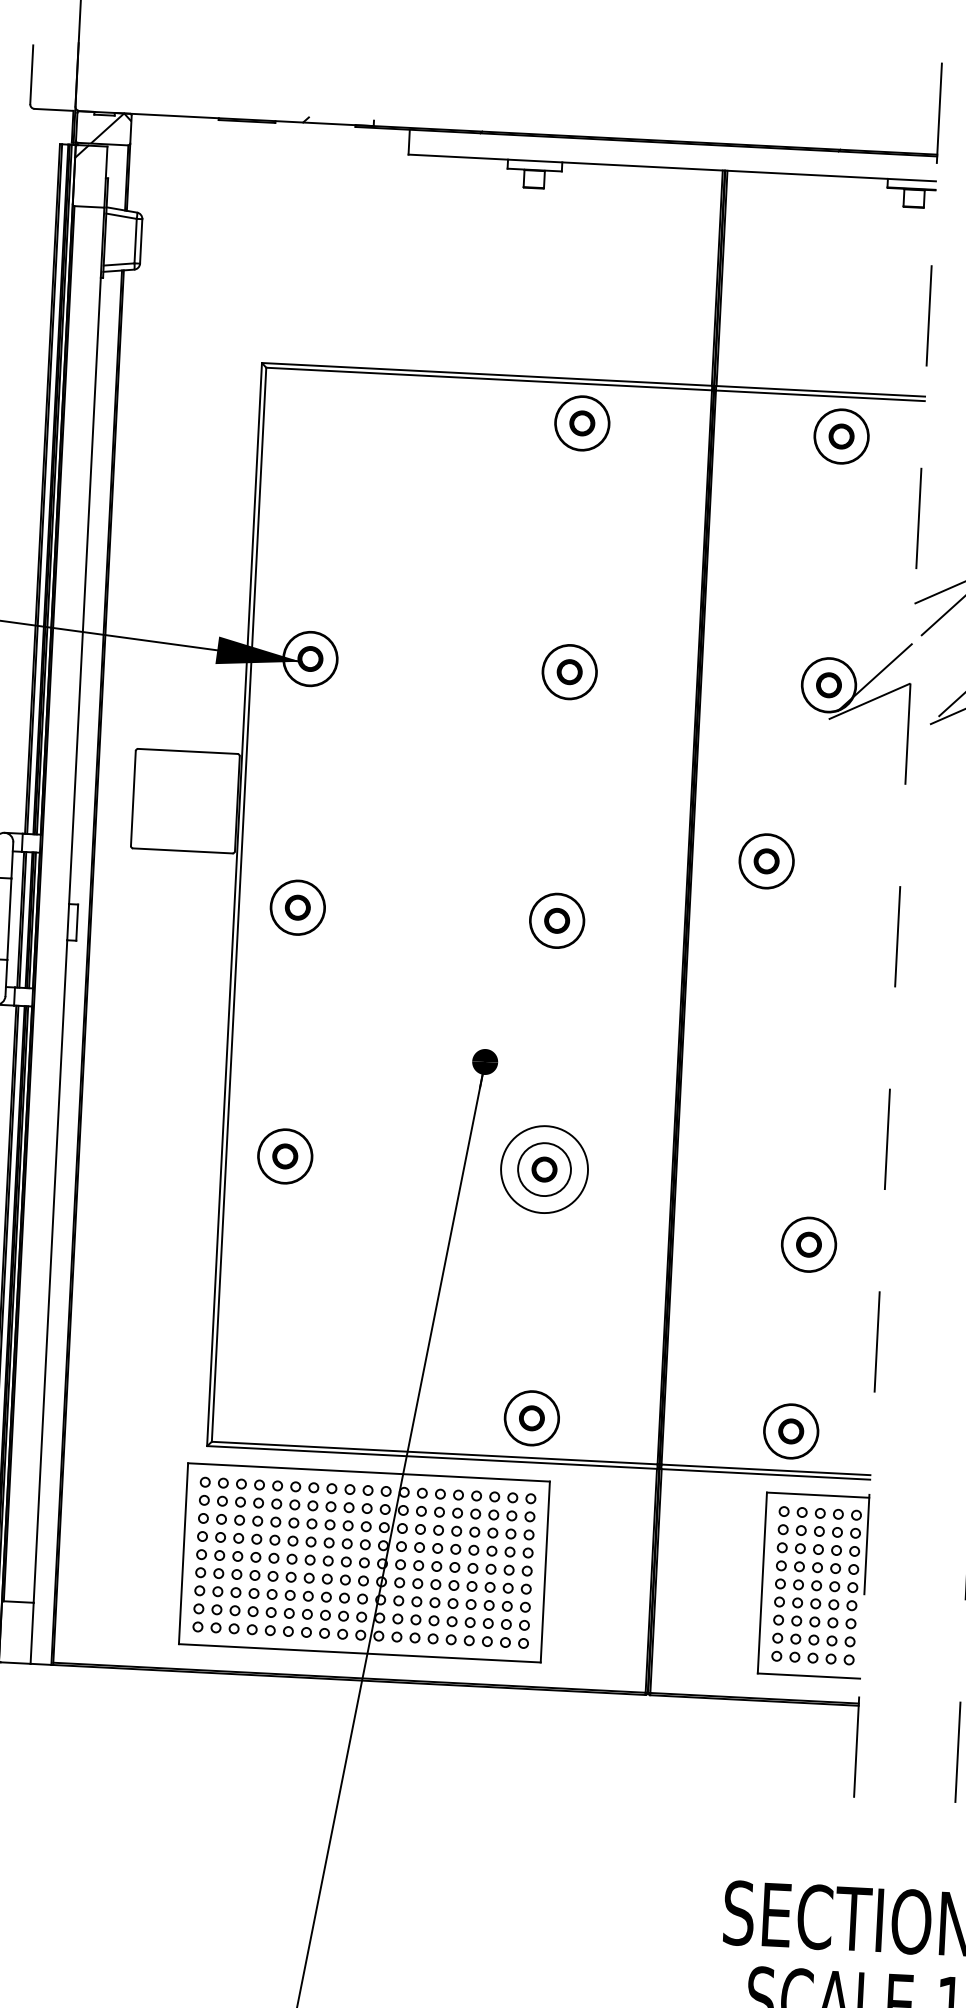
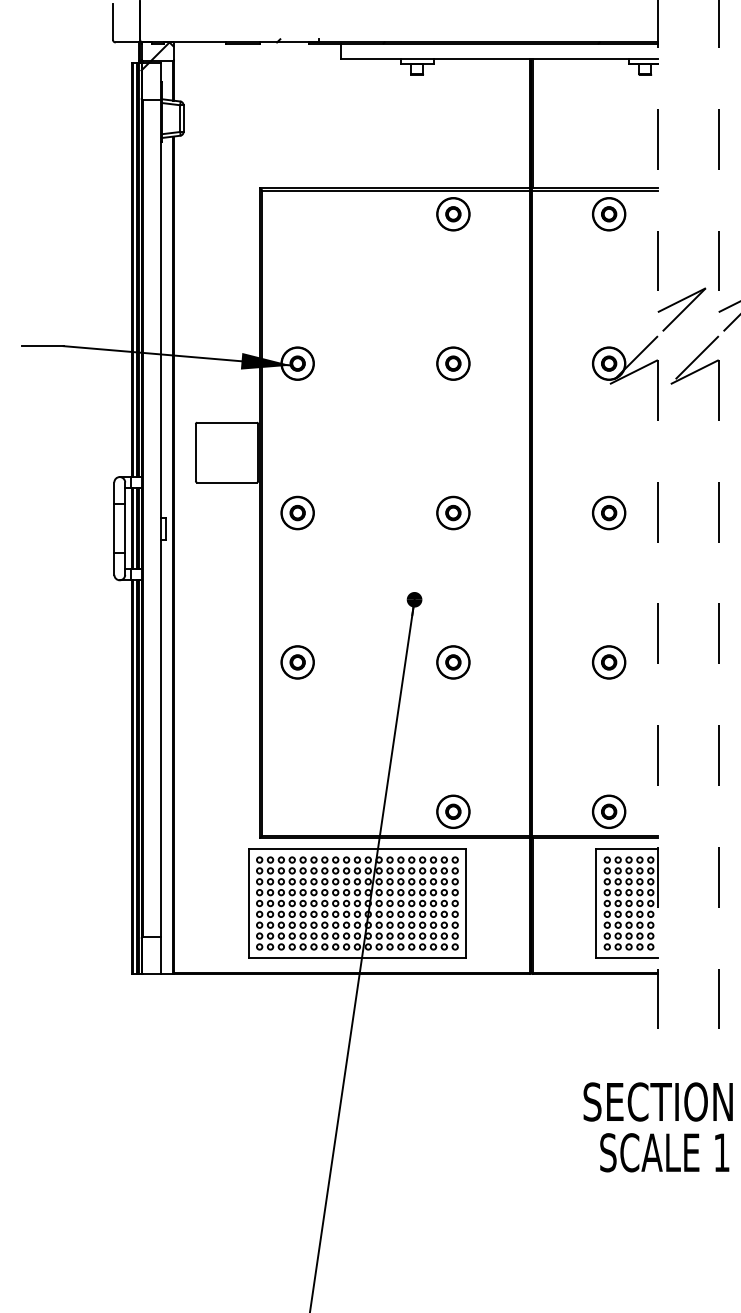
part: (767, 860) -> (609, 512), moved
circle: (544, 1169) -> (453, 662), size x0.62
part: (809, 1244) -> (609, 662), moved

